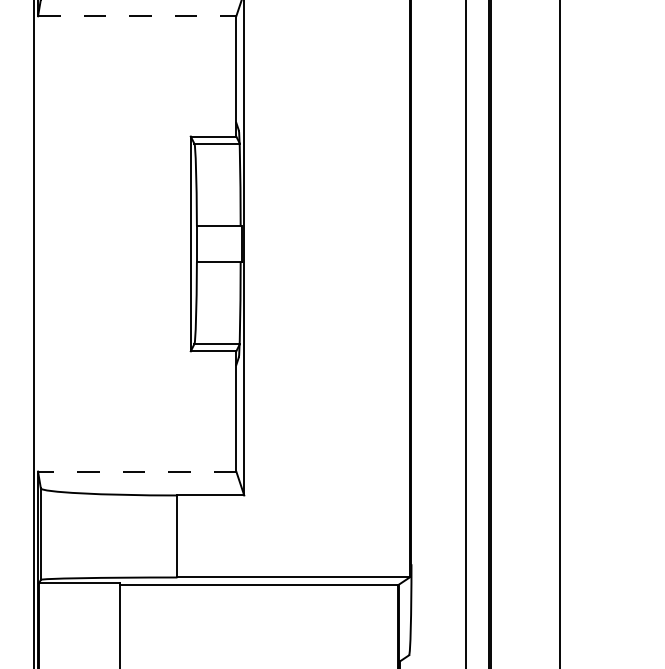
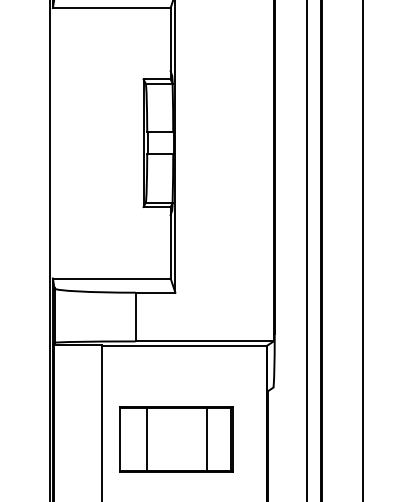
line: (136, 15) -> (111, 7), dashed -> solid
line: (136, 471) -> (111, 278), dashed -> solid

